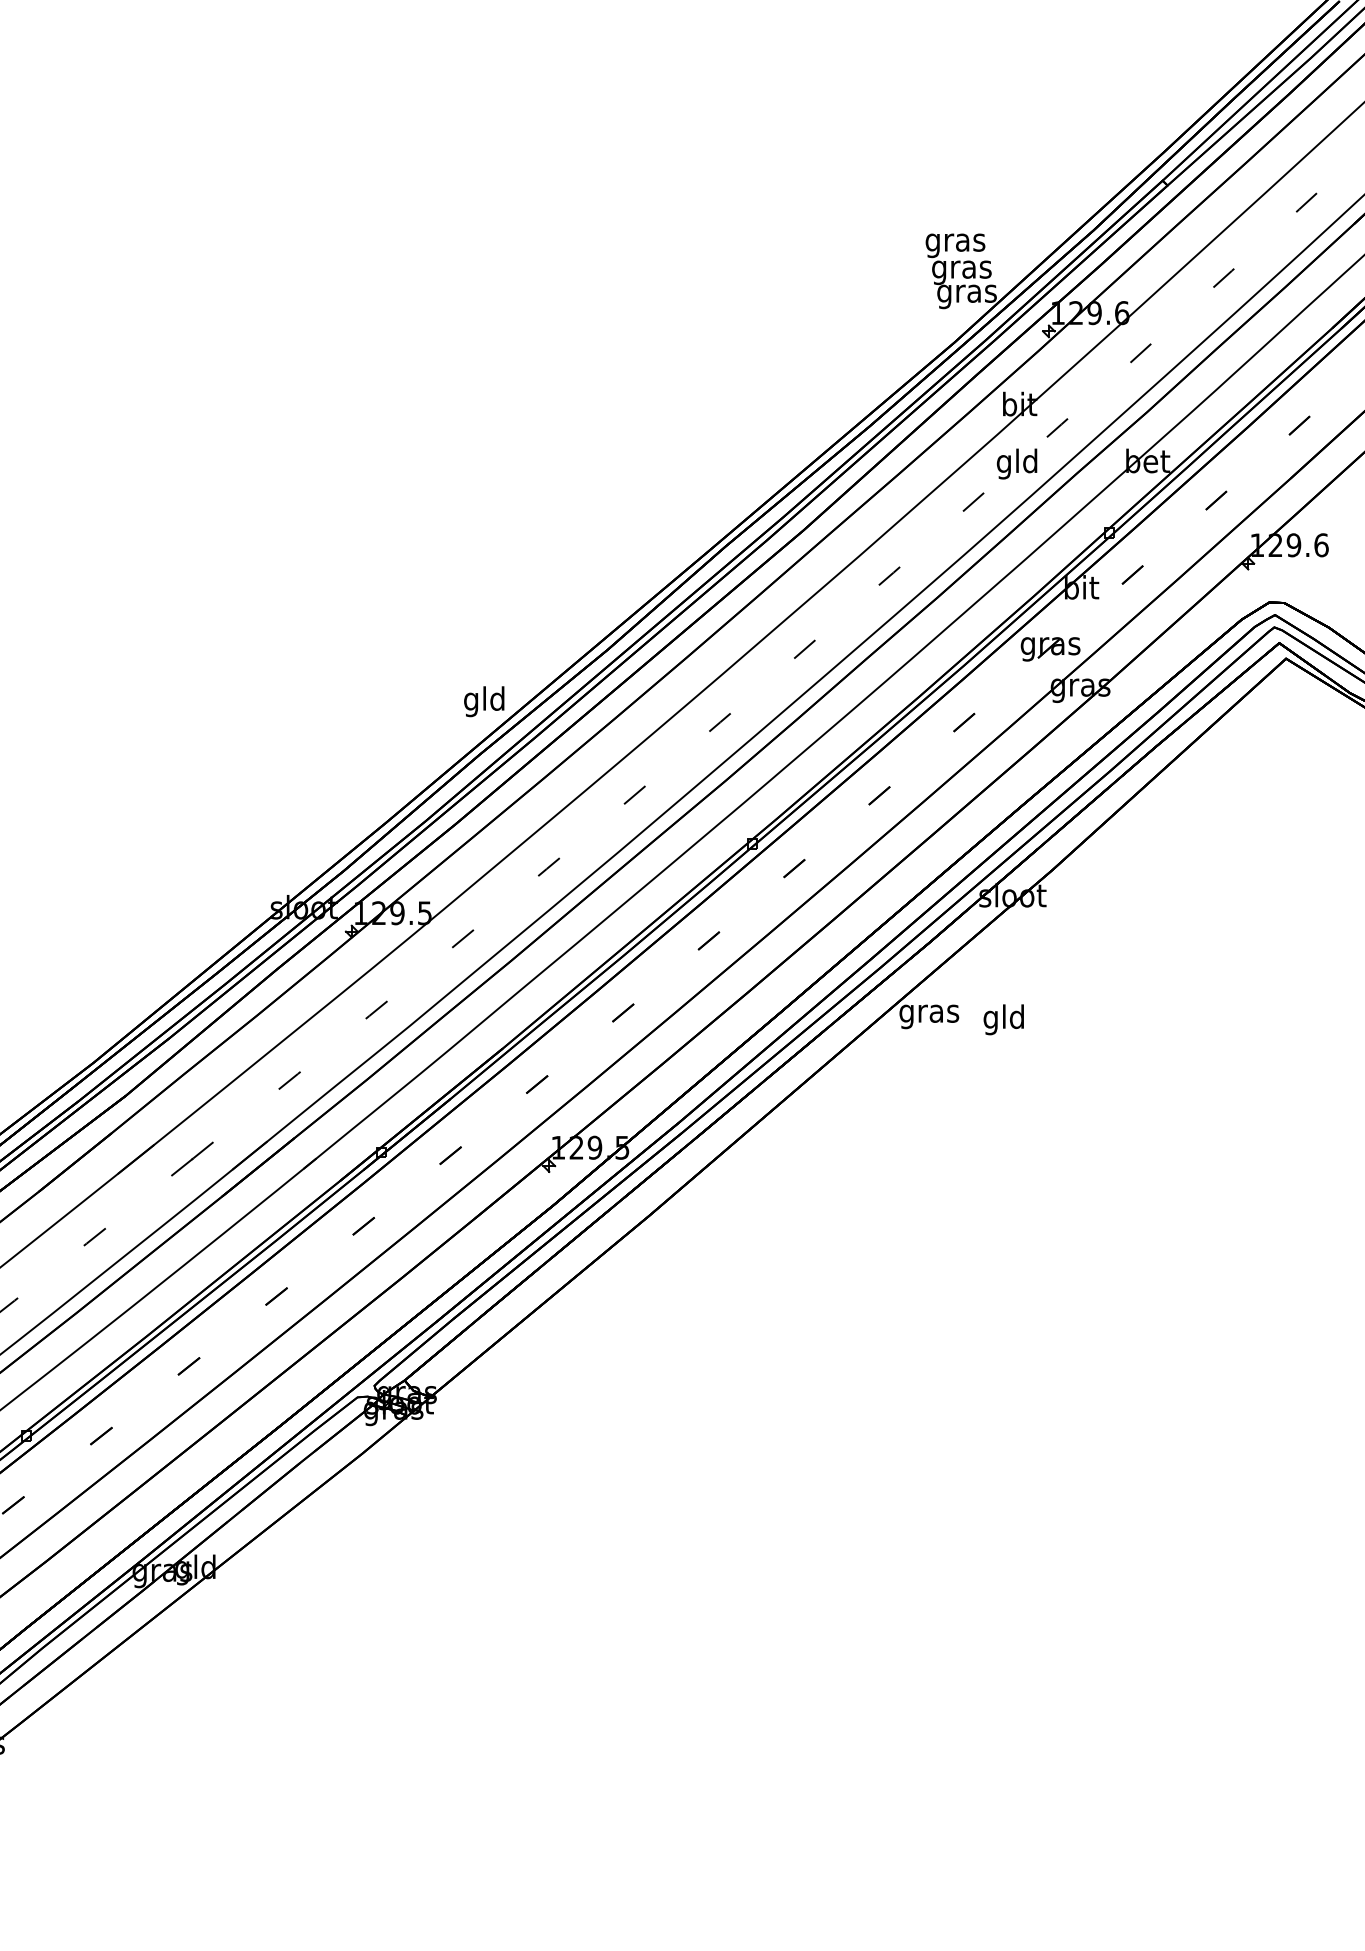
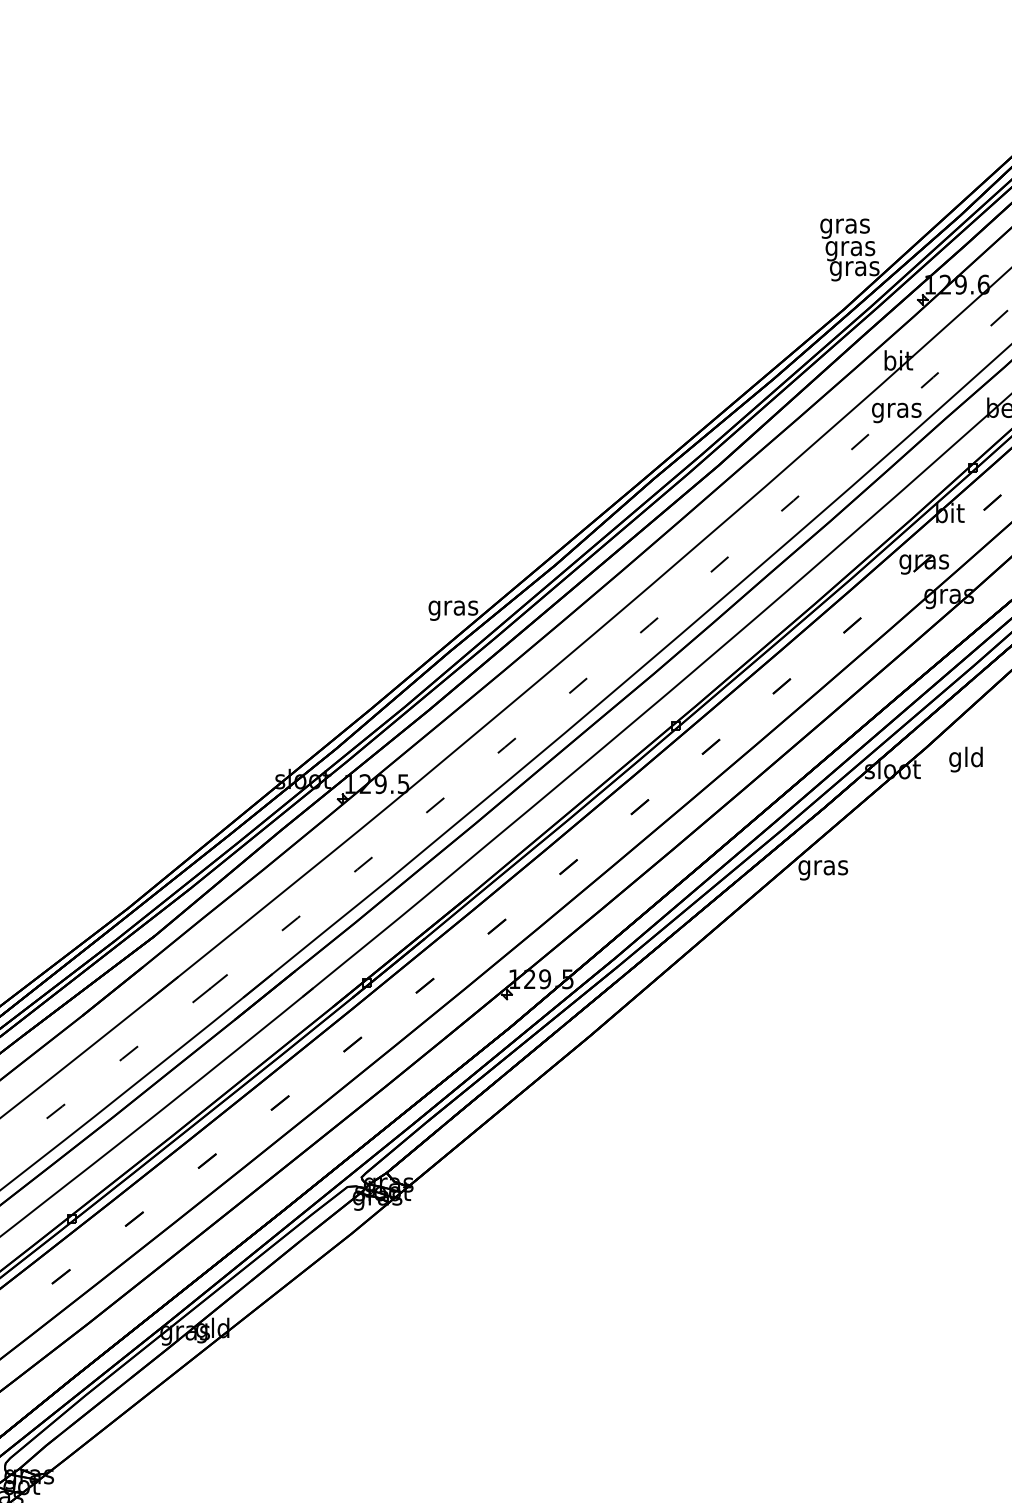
text: (1017, 463) -> (896, 409), gld -> gras
text: (484, 701) -> (453, 607), gld -> gras
text: (1003, 1019) -> (965, 759), moved

